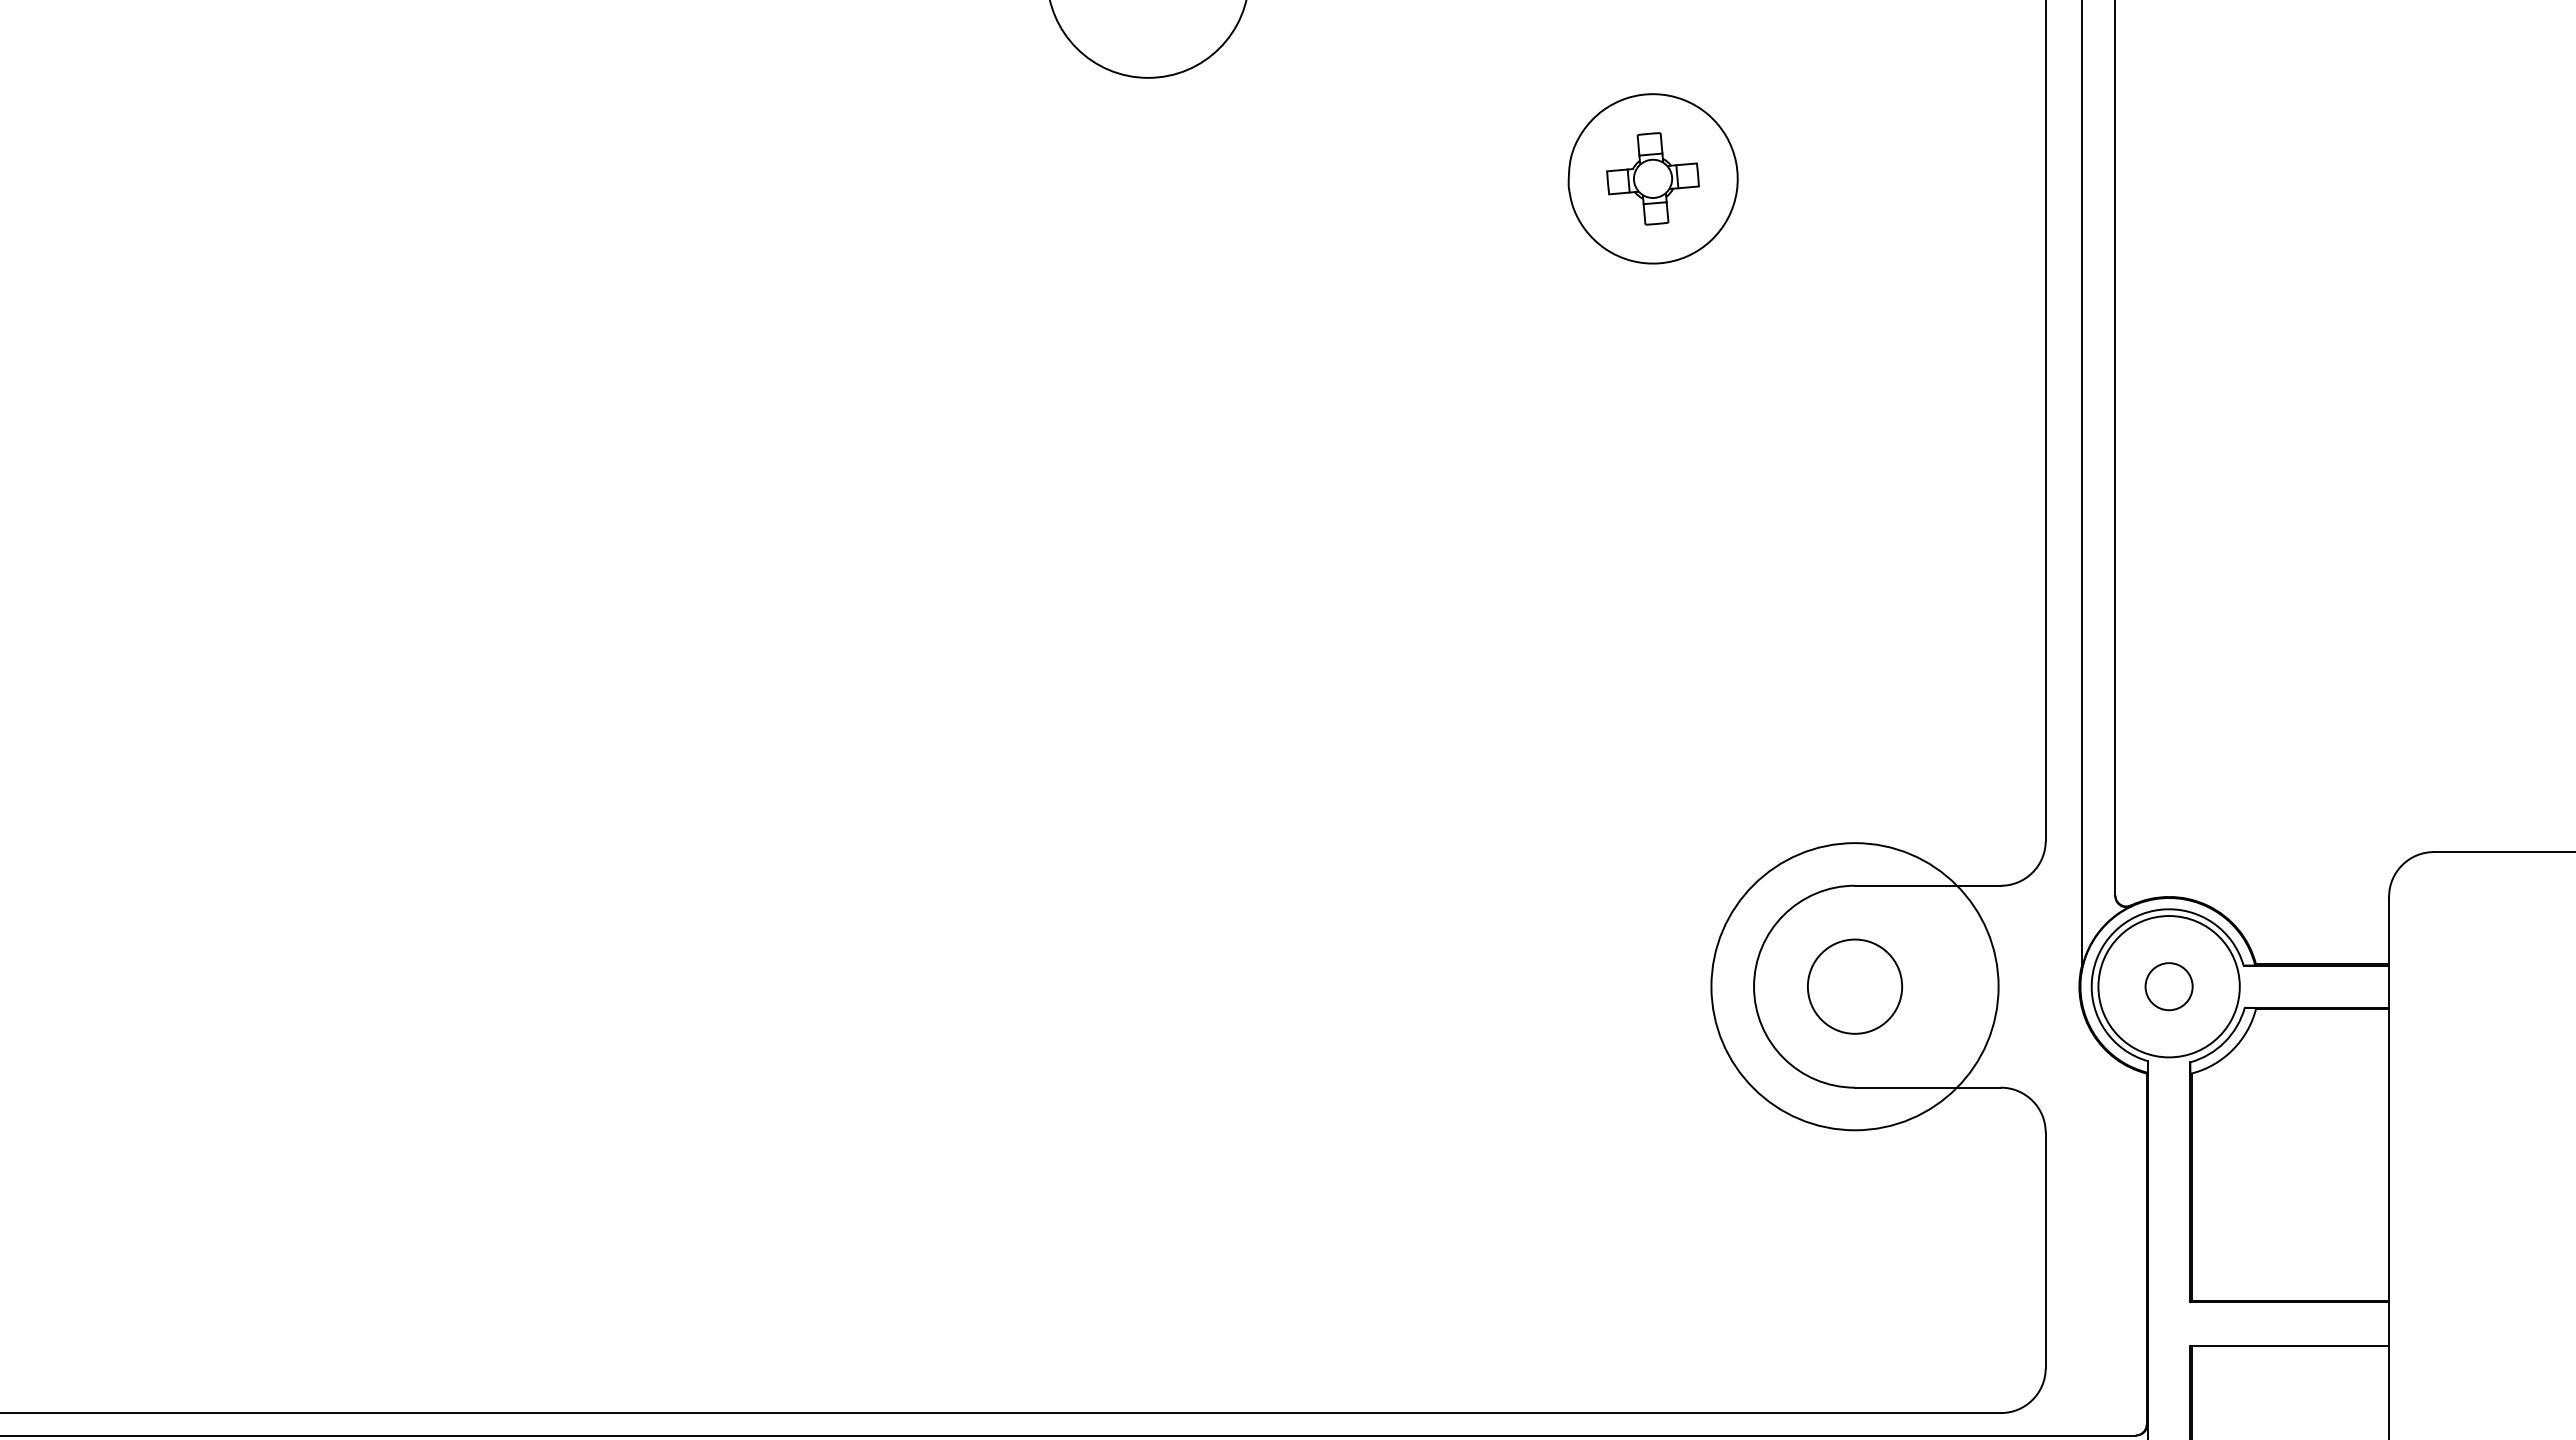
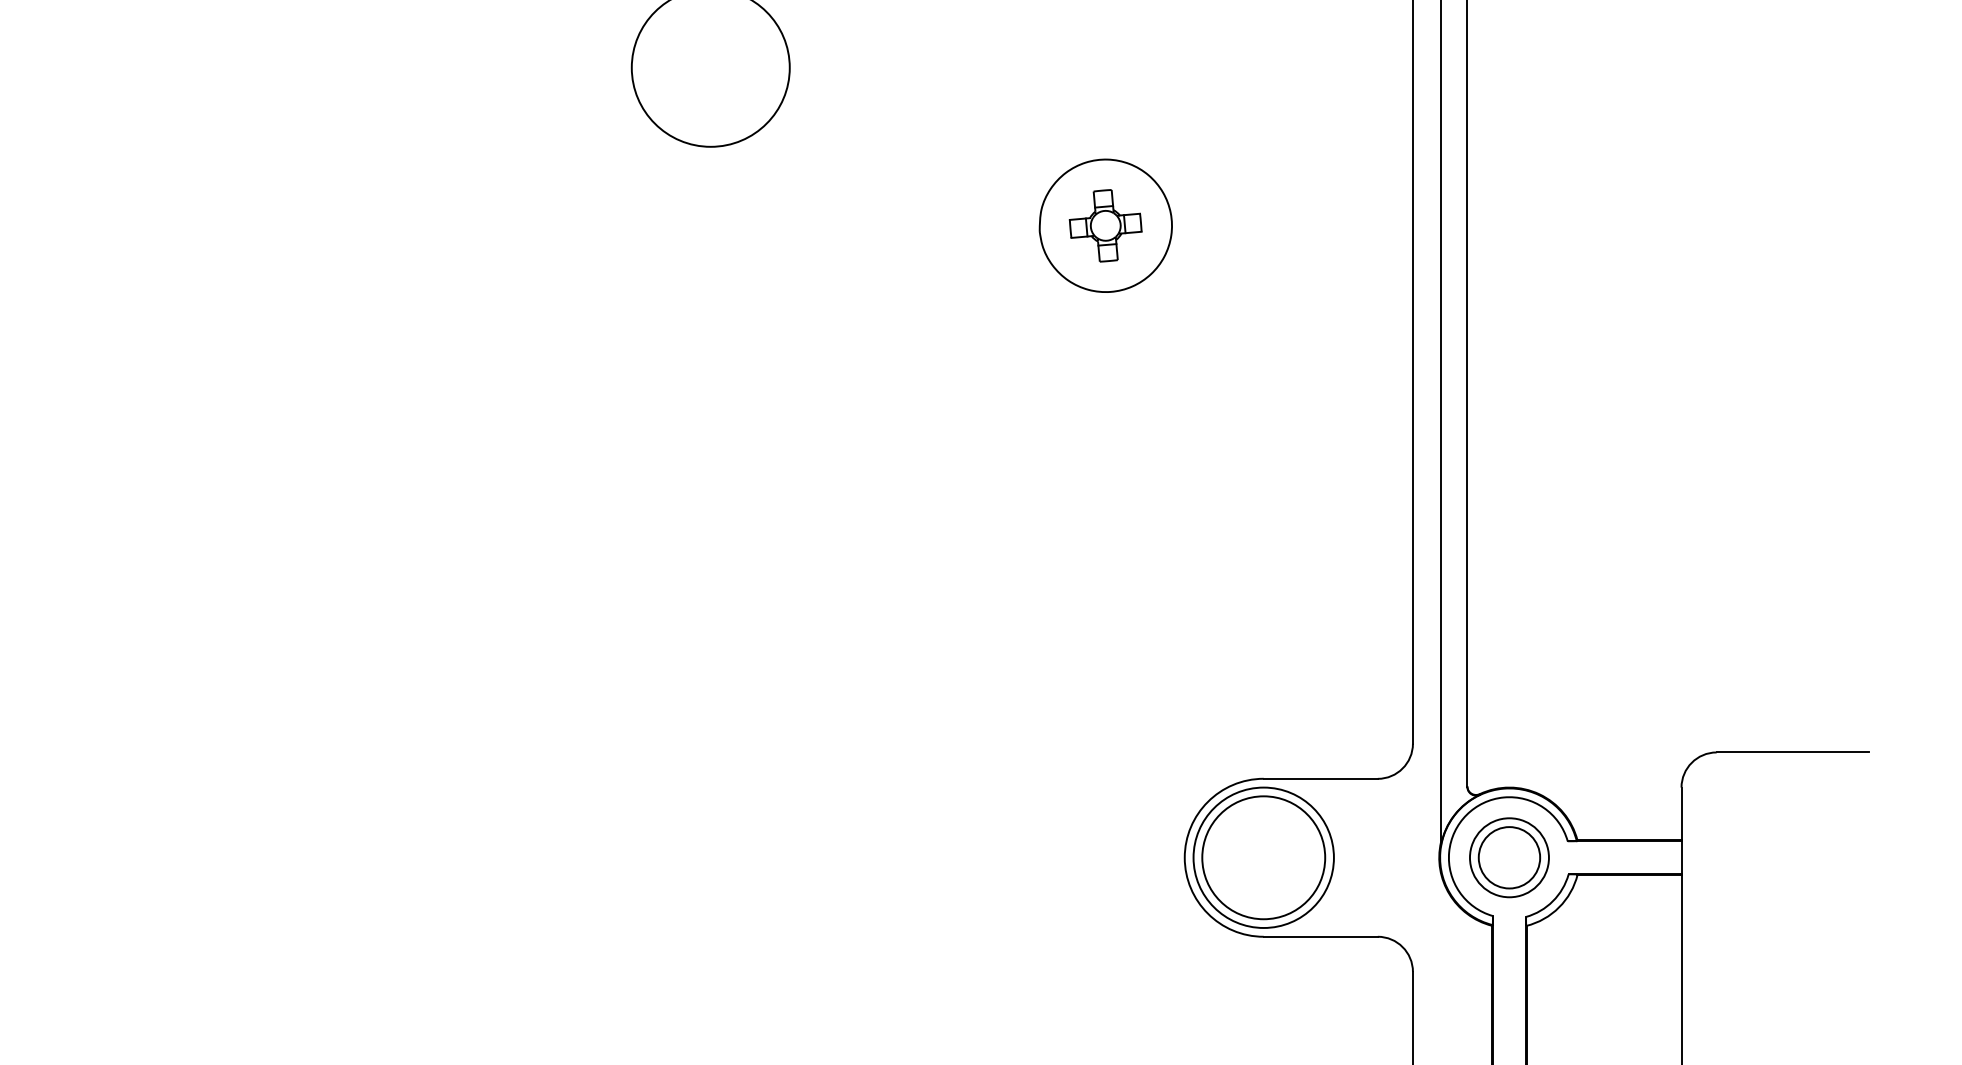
circle: (1854, 986) -> (1263, 857), size x0.62
circle: (1854, 986) -> (1263, 857), size x1.67
circle: (2168, 986) -> (1508, 857), size x0.71
circle: (2168, 986) -> (1508, 857), size x1.67

